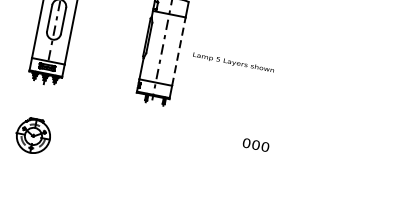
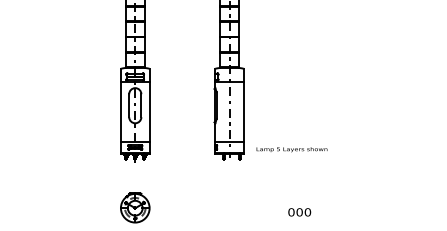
line: (178, 50) -> (243, 111), dashed -> solid
text: (233, 62) -> (291, 149), moved
text: (255, 145) -> (299, 212), moved

